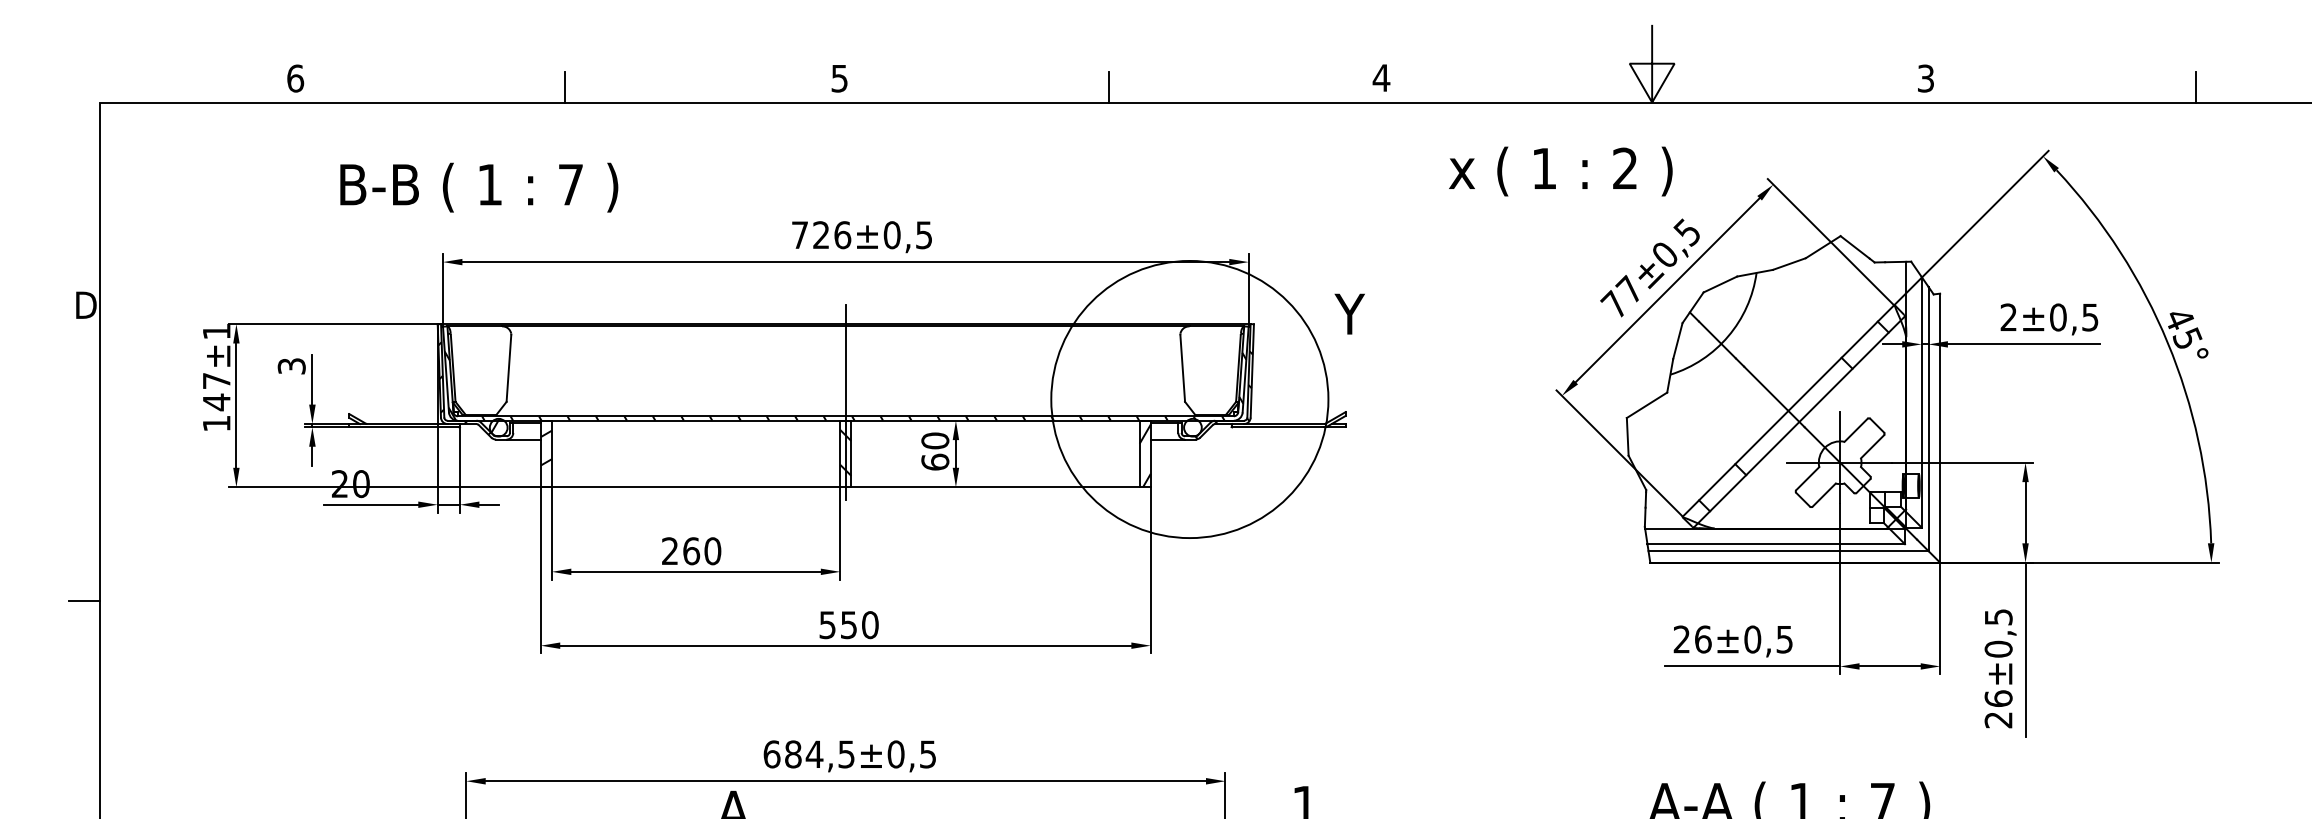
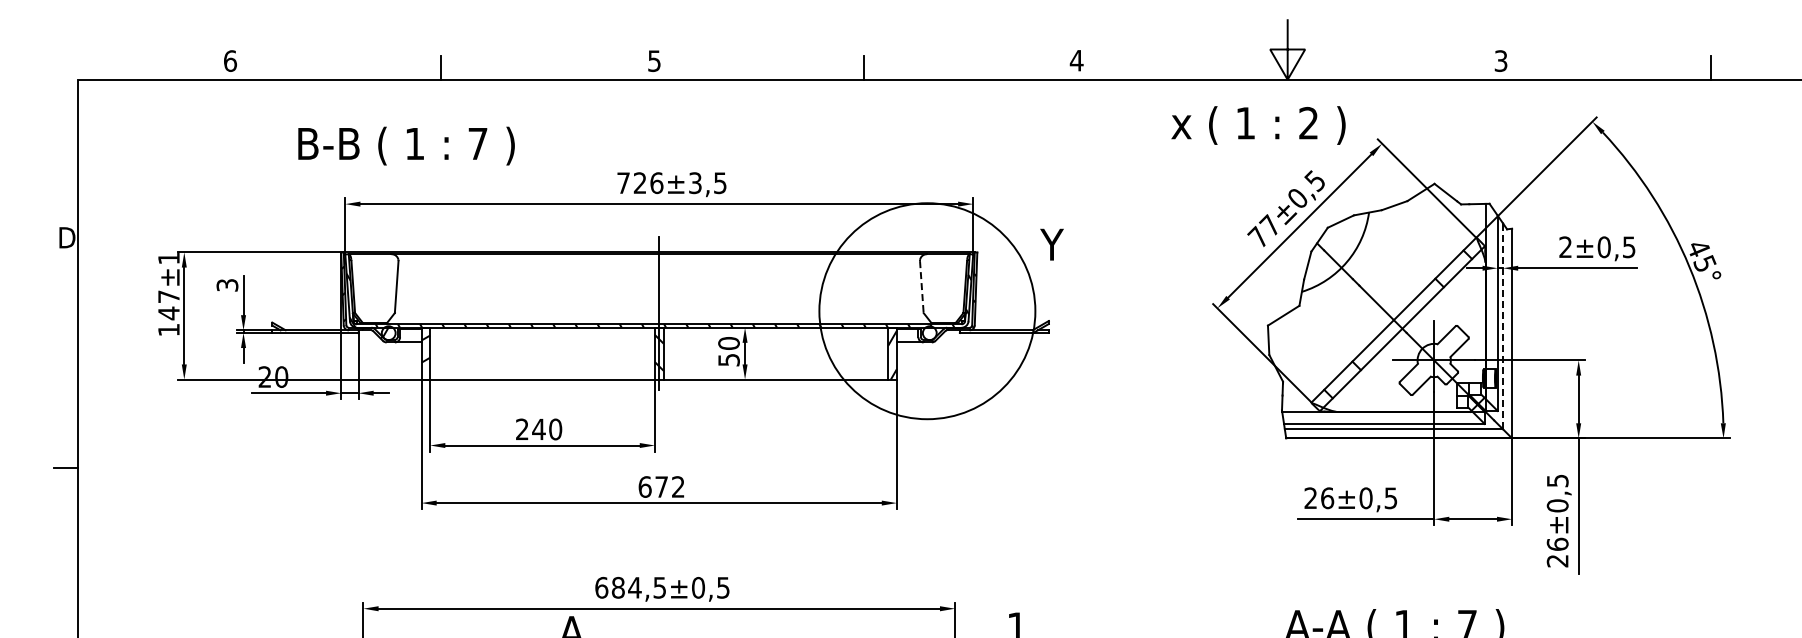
text: (1560, 171) -> (1258, 125), moved
text: (479, 186) -> (406, 145), moved
text: (891, 235) -> (694, 183), ±0,5 -> ±3,5
line: (1182, 369) -> (921, 287), solid -> dashed
line: (1929, 419) -> (1503, 326), solid -> dashed
text: (934, 461) -> (728, 359), 60 -> 50
text: (690, 551) -> (538, 429), 260 -> 240
text: (848, 624) -> (661, 486), 550 -> 672

